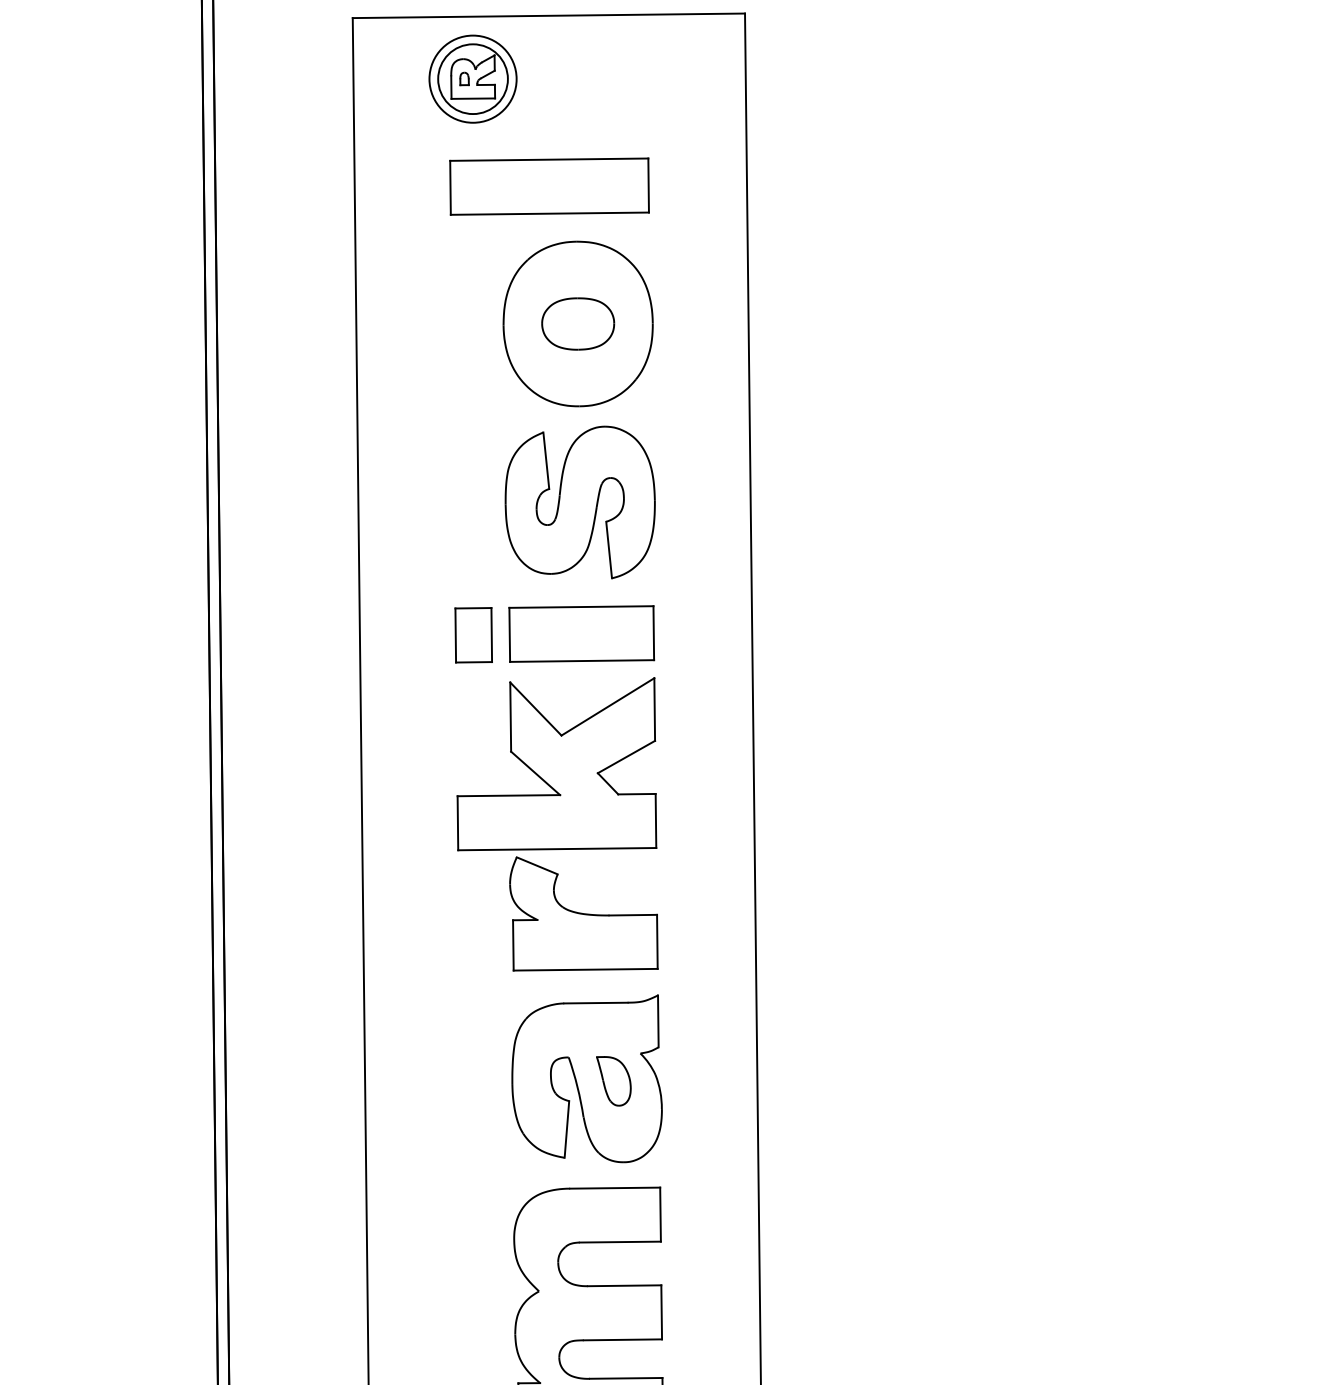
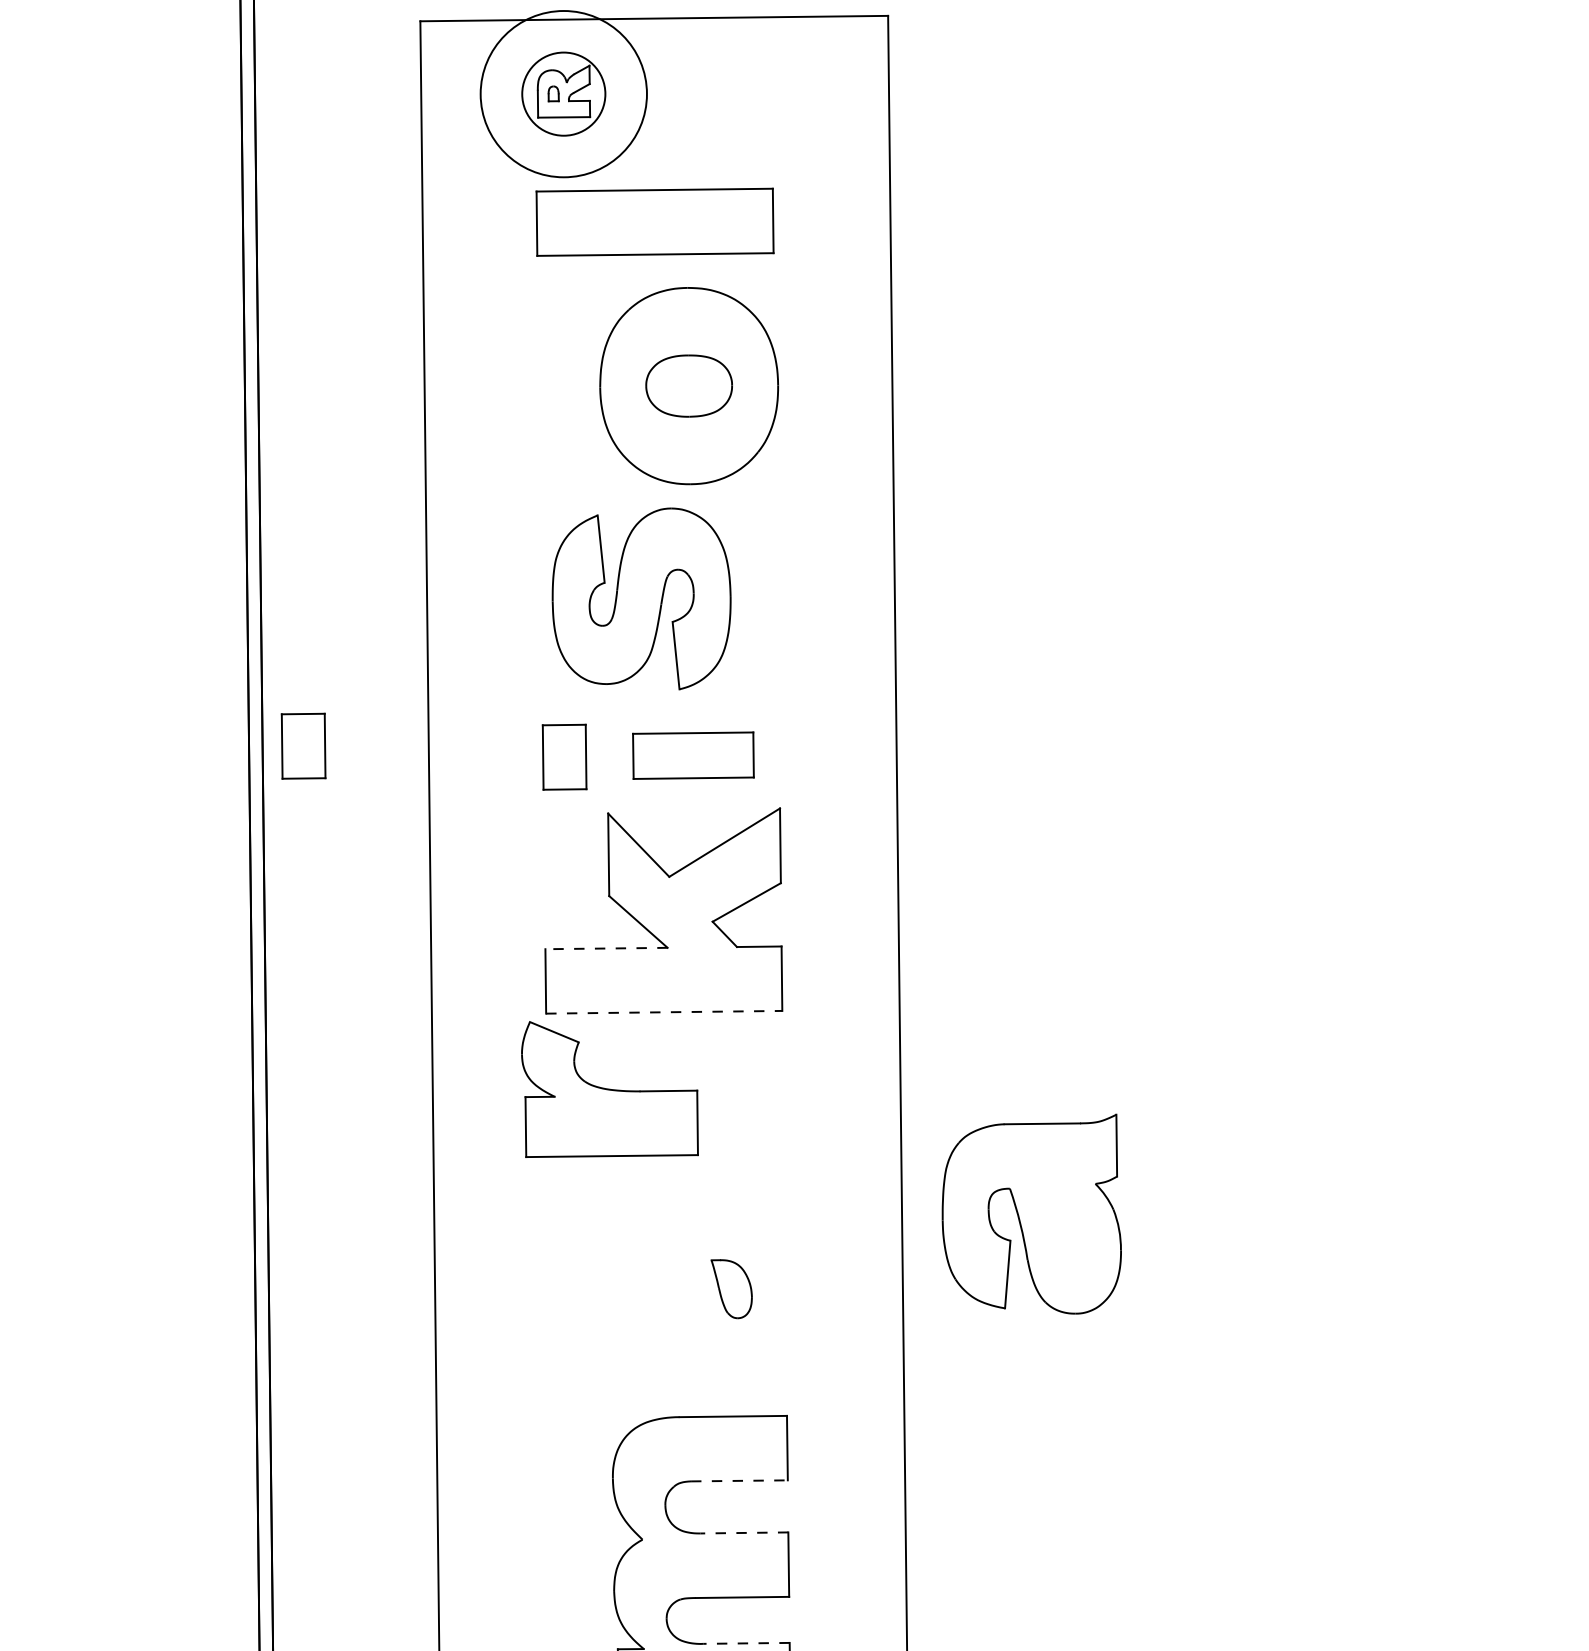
circle: (472, 79) -> (563, 94), size x1.6
part: (580, 502) -> (641, 598), moved
part: (254, 625) -> (303, 745), added
part: (581, 633) -> (693, 755), size x0.7
line: (508, 795) -> (606, 948), solid -> dashed
line: (557, 849) -> (664, 1012), solid -> dashed
part: (583, 913) -> (609, 1089), moved
part: (586, 1078) -> (1031, 1213), moved
line: (620, 1241) -> (739, 1480), solid -> dashed
line: (624, 1285) -> (744, 1532), solid -> dashed
line: (625, 1378) -> (745, 1643), solid -> dashed

